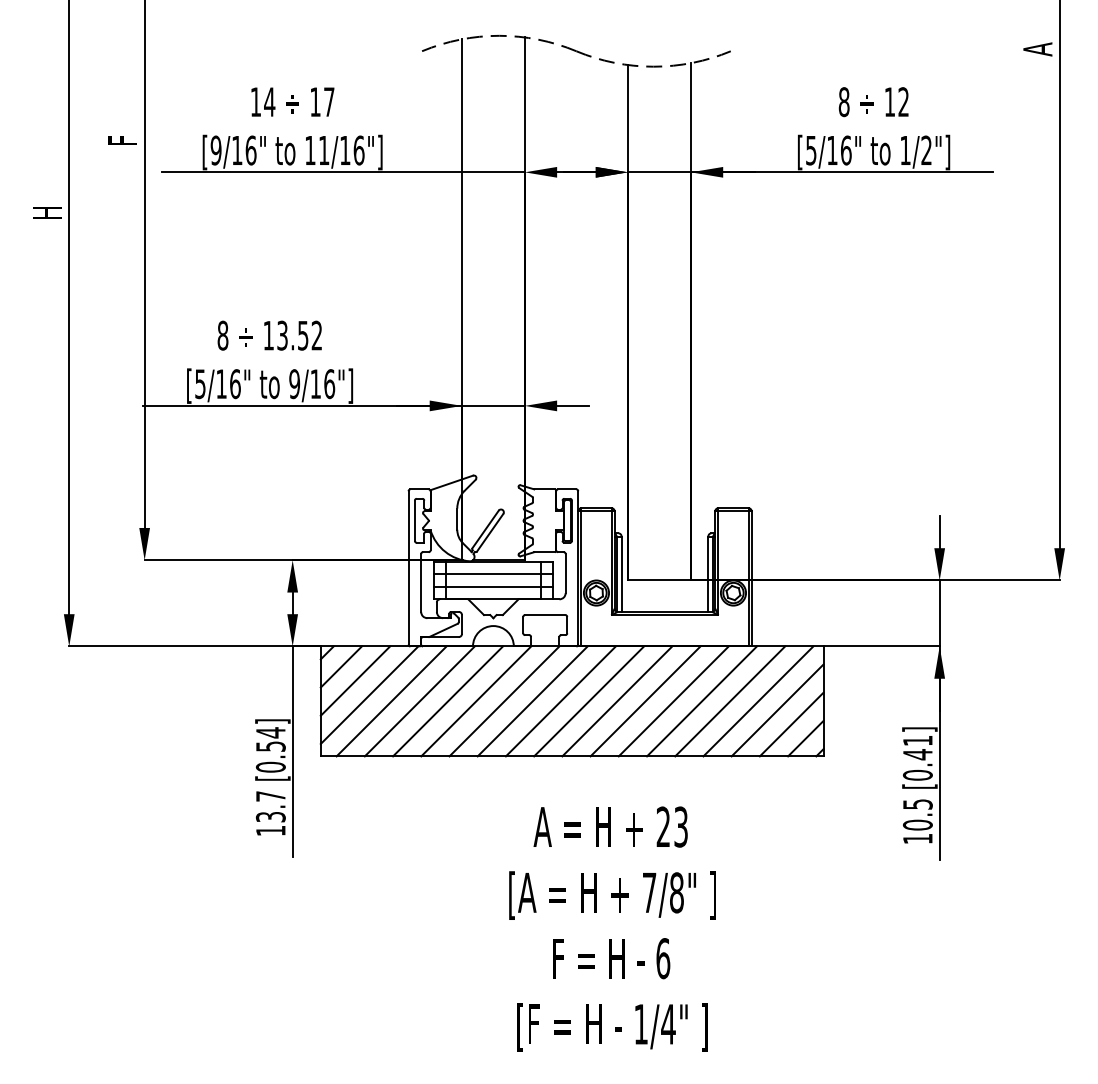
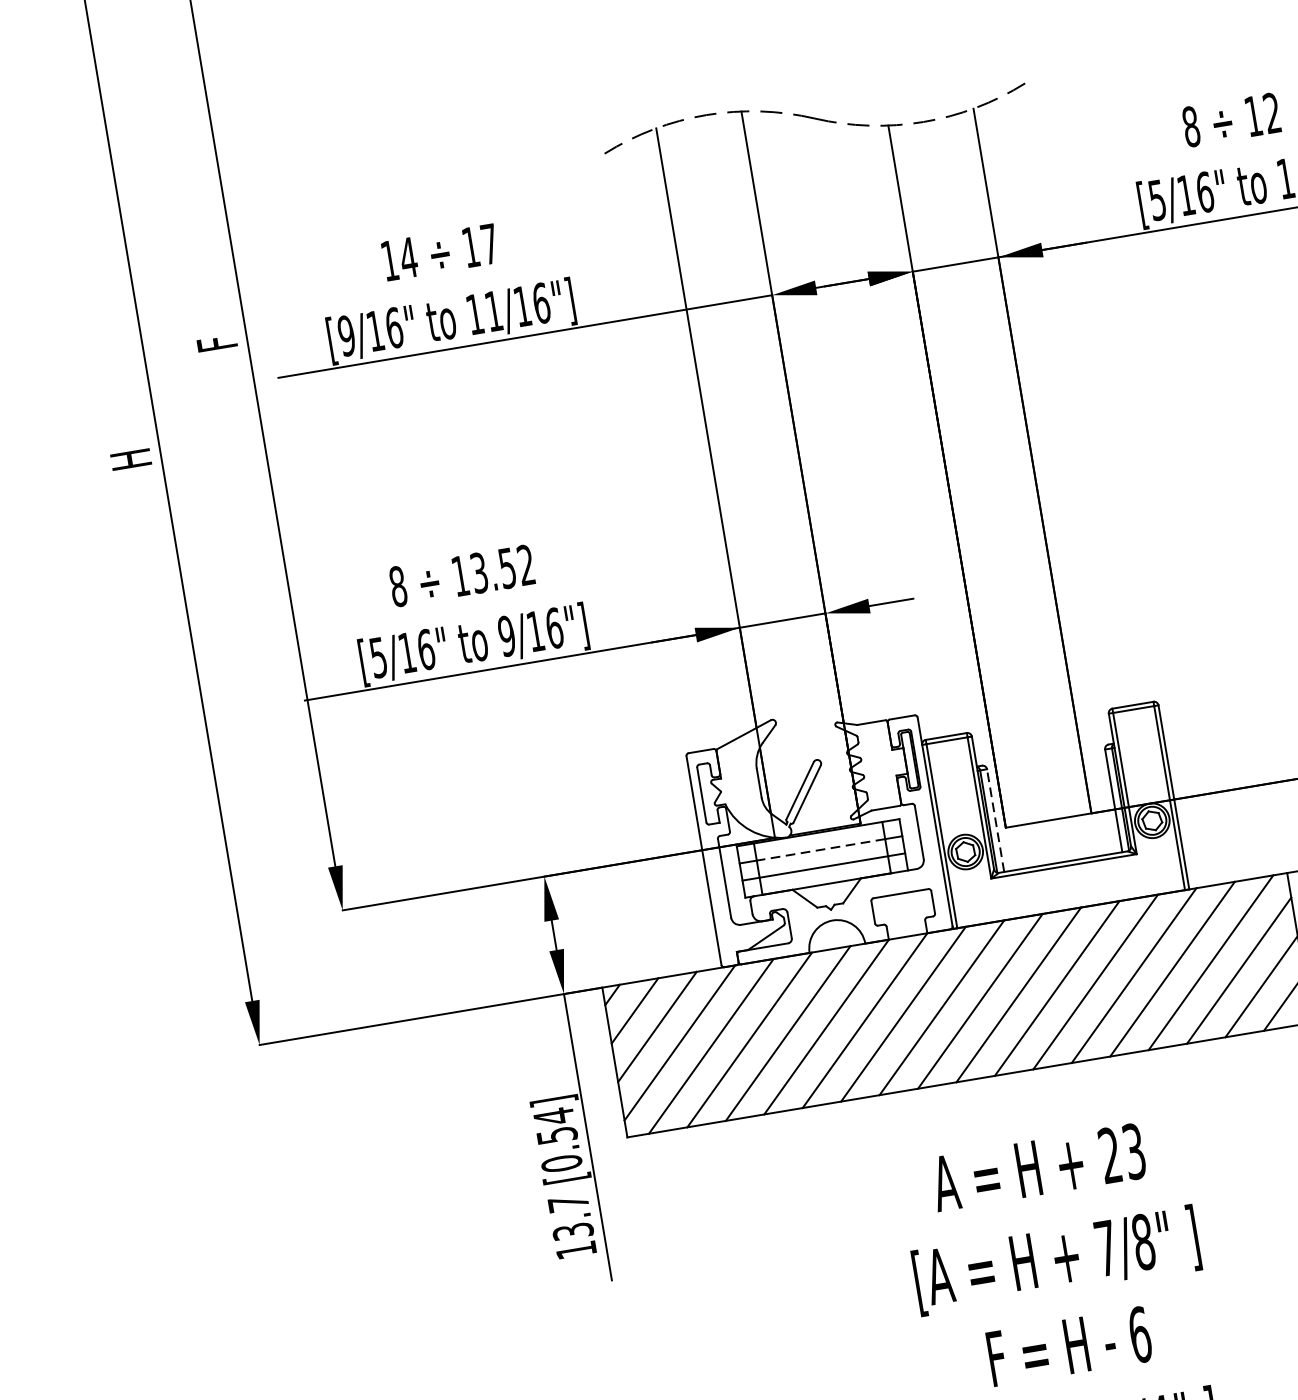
line: (492, 574) -> (819, 850), solid -> dashed
line: (621, 574) -> (995, 821), solid -> dashed

